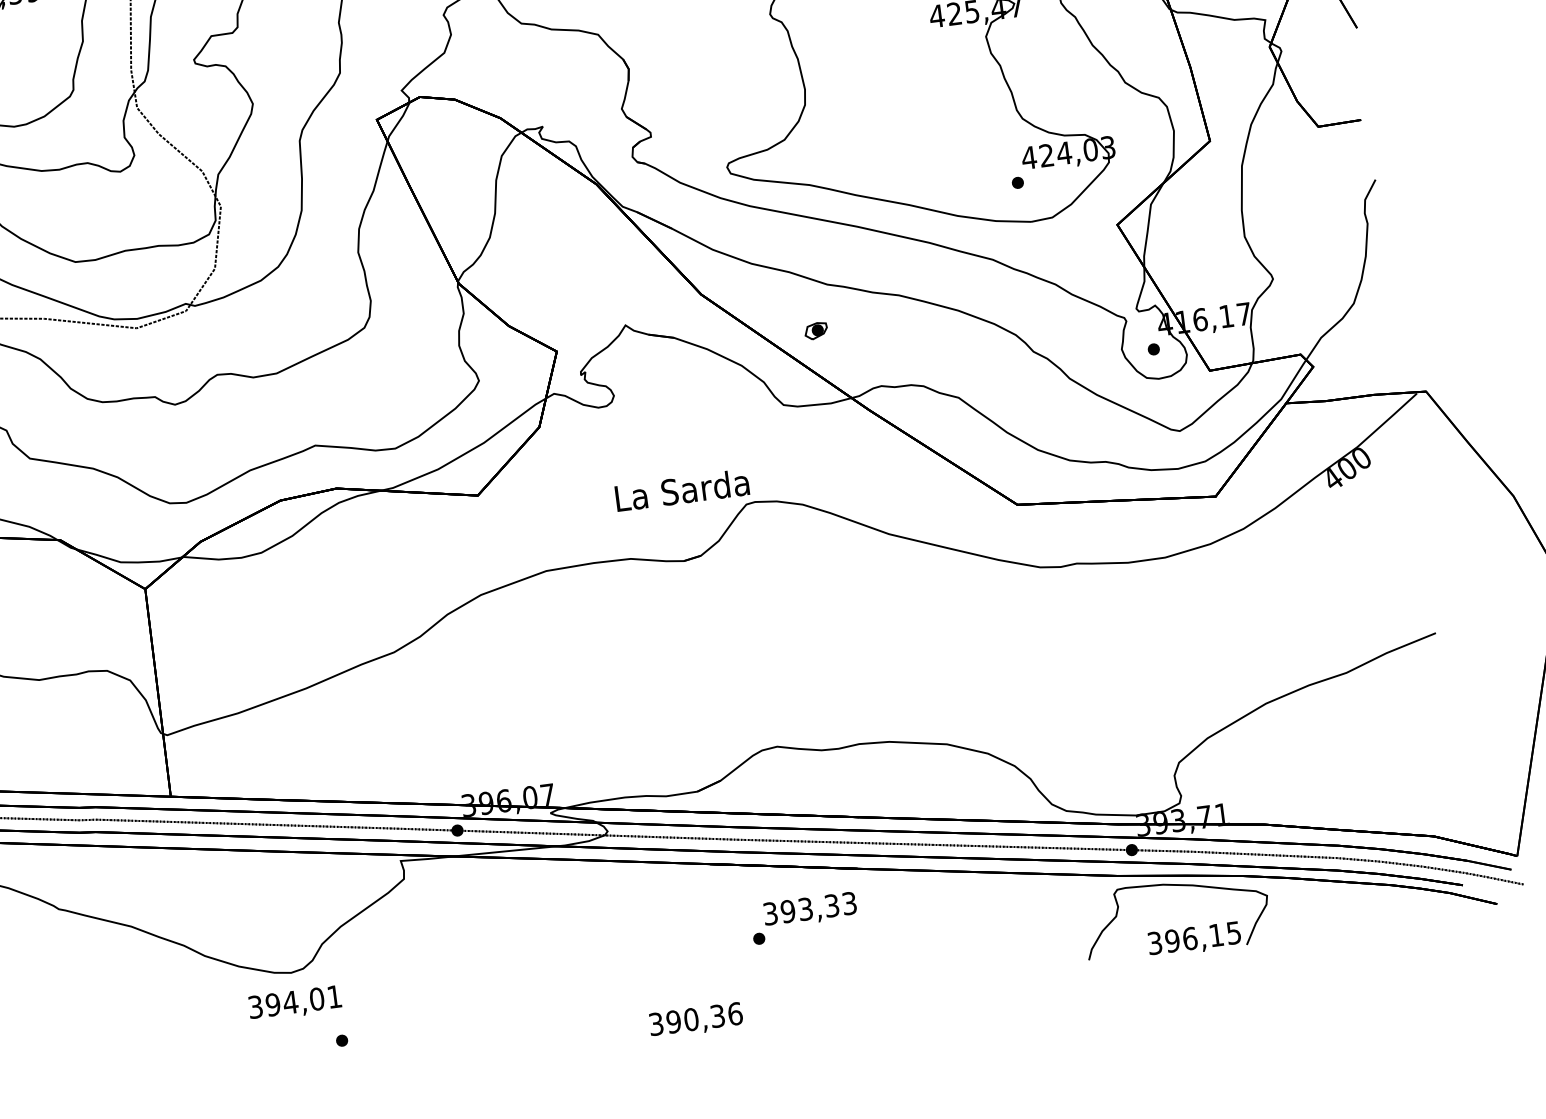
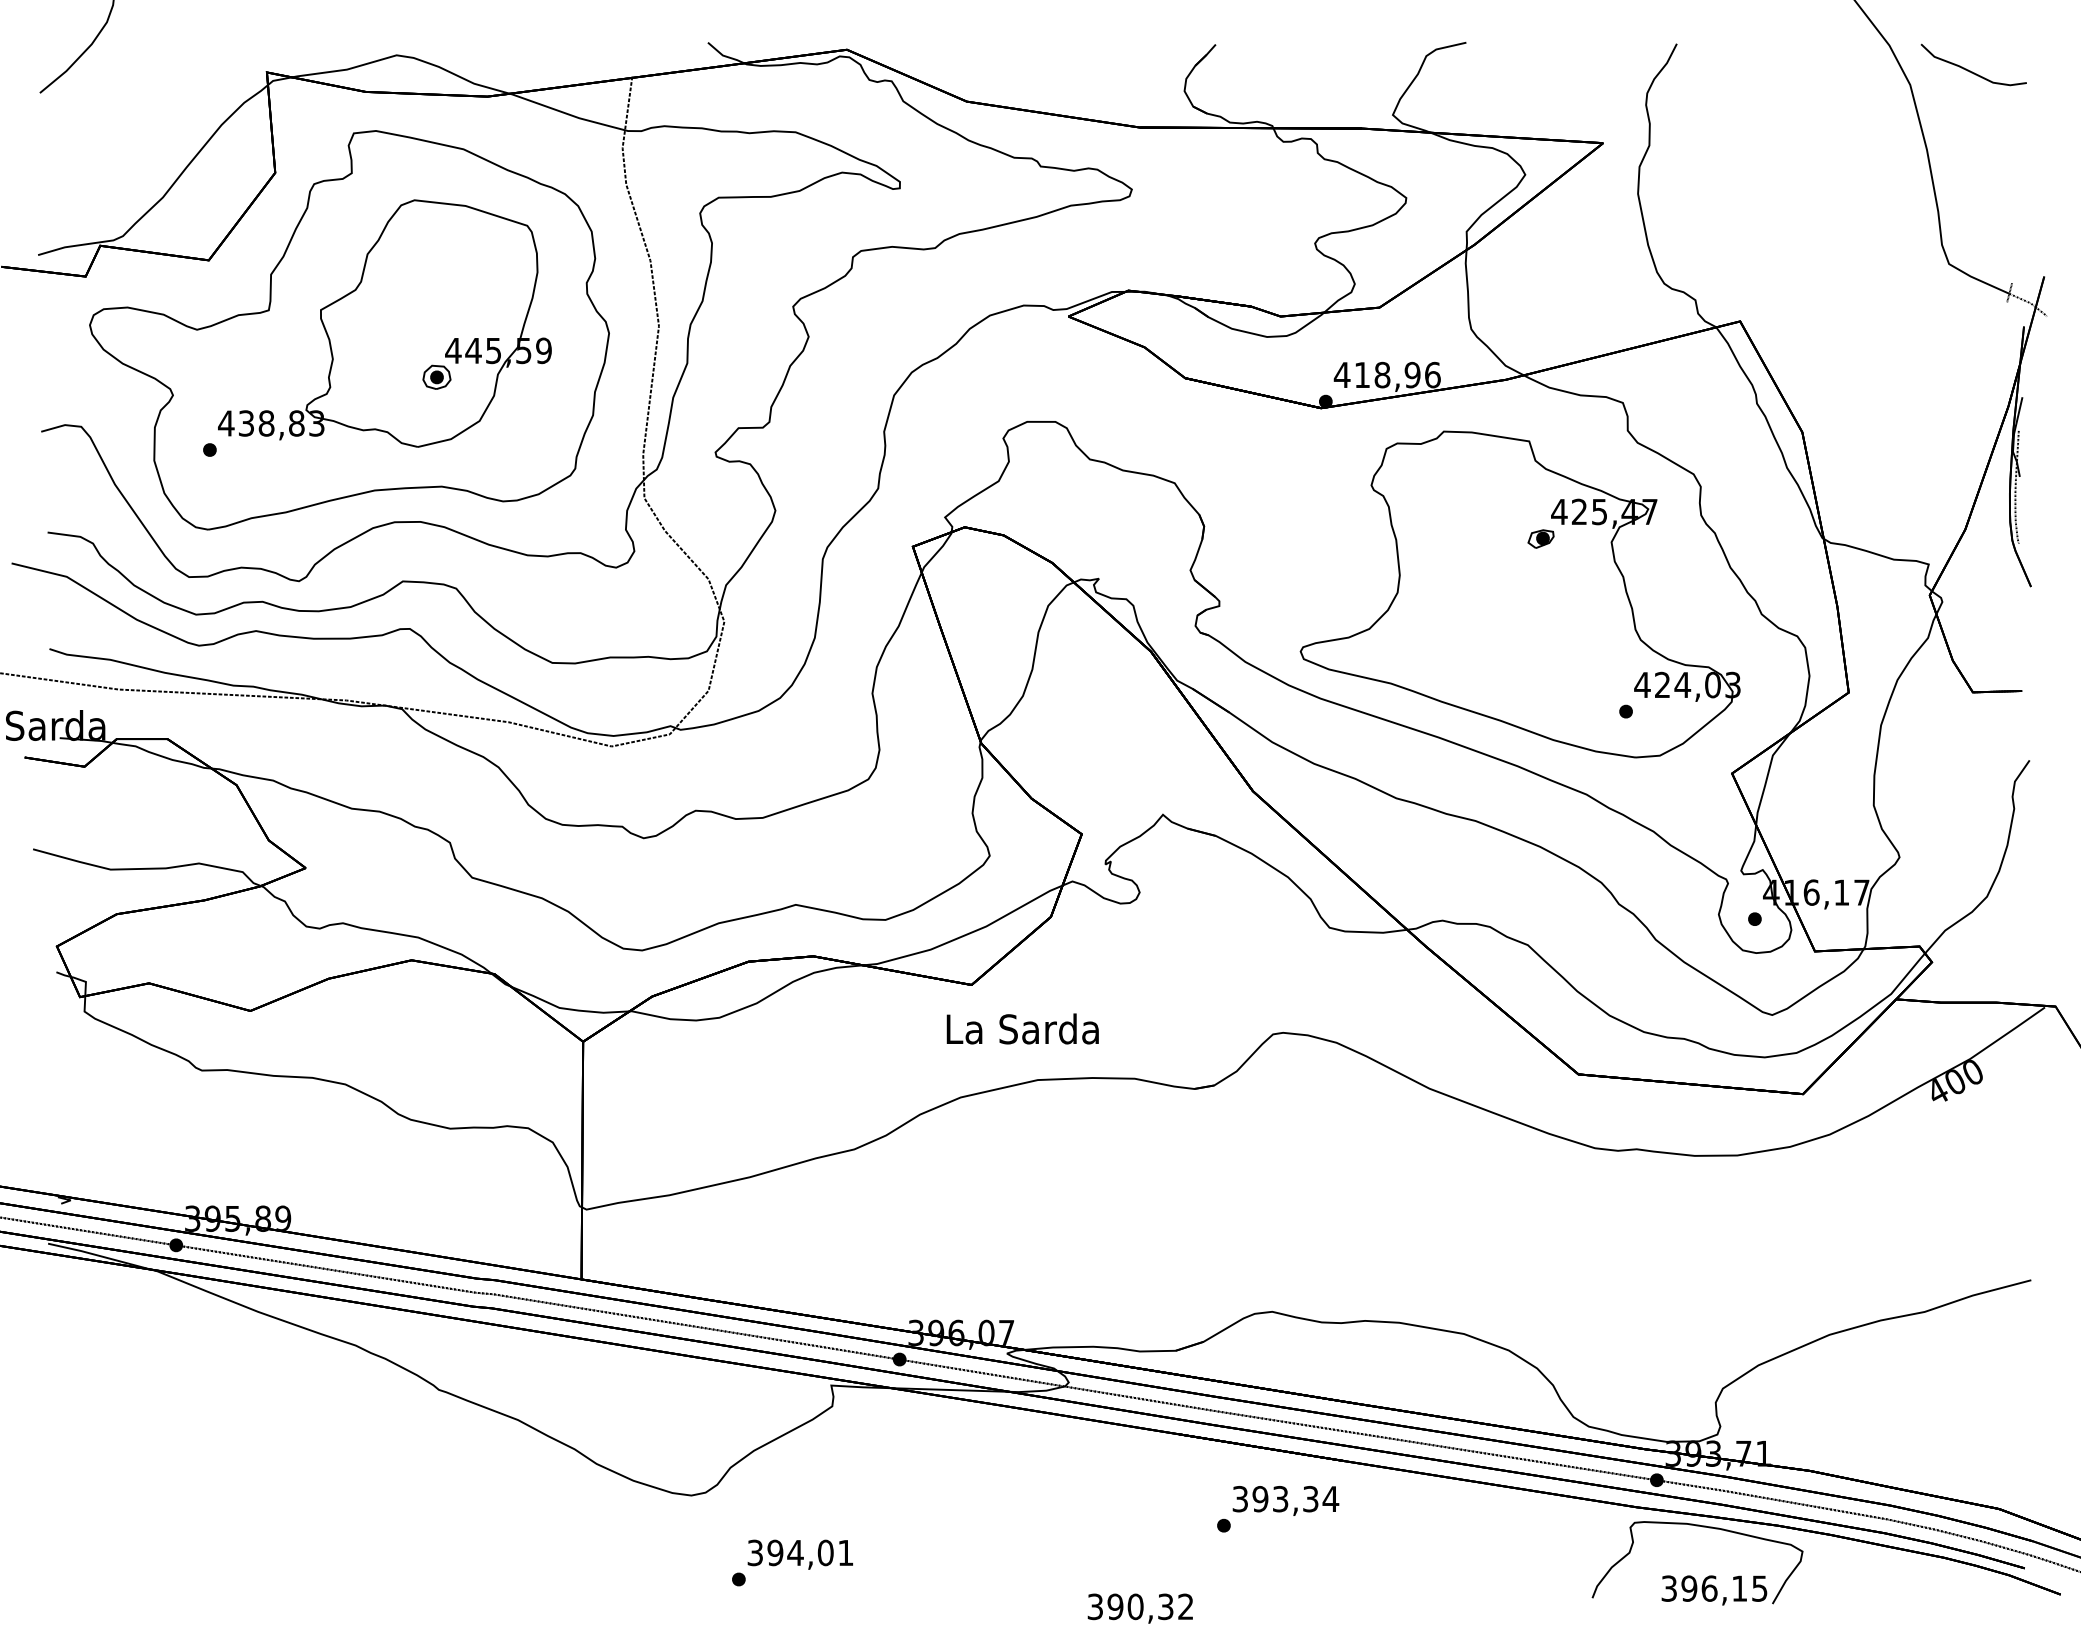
part: (815, 330) -> (1540, 538), moved
text: (681, 489) -> (1022, 1028), moved
text: (849, 903) -> (1330, 1499), 393,33 -> 393,34
text: (294, 1003) -> (799, 1554), moved
text: (734, 1013) -> (1185, 1606), 390,36 -> 390,32

